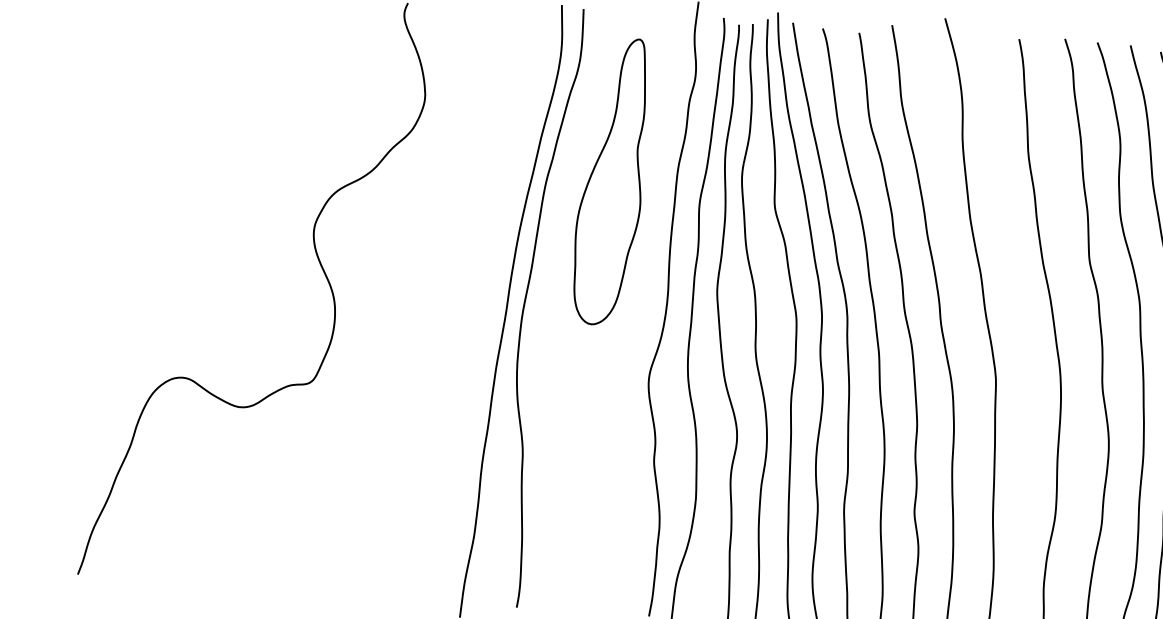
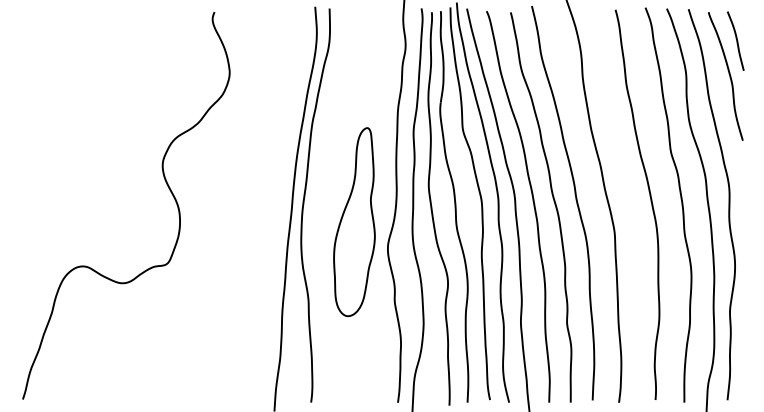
part: (610, 182) -> (354, 222), moved

